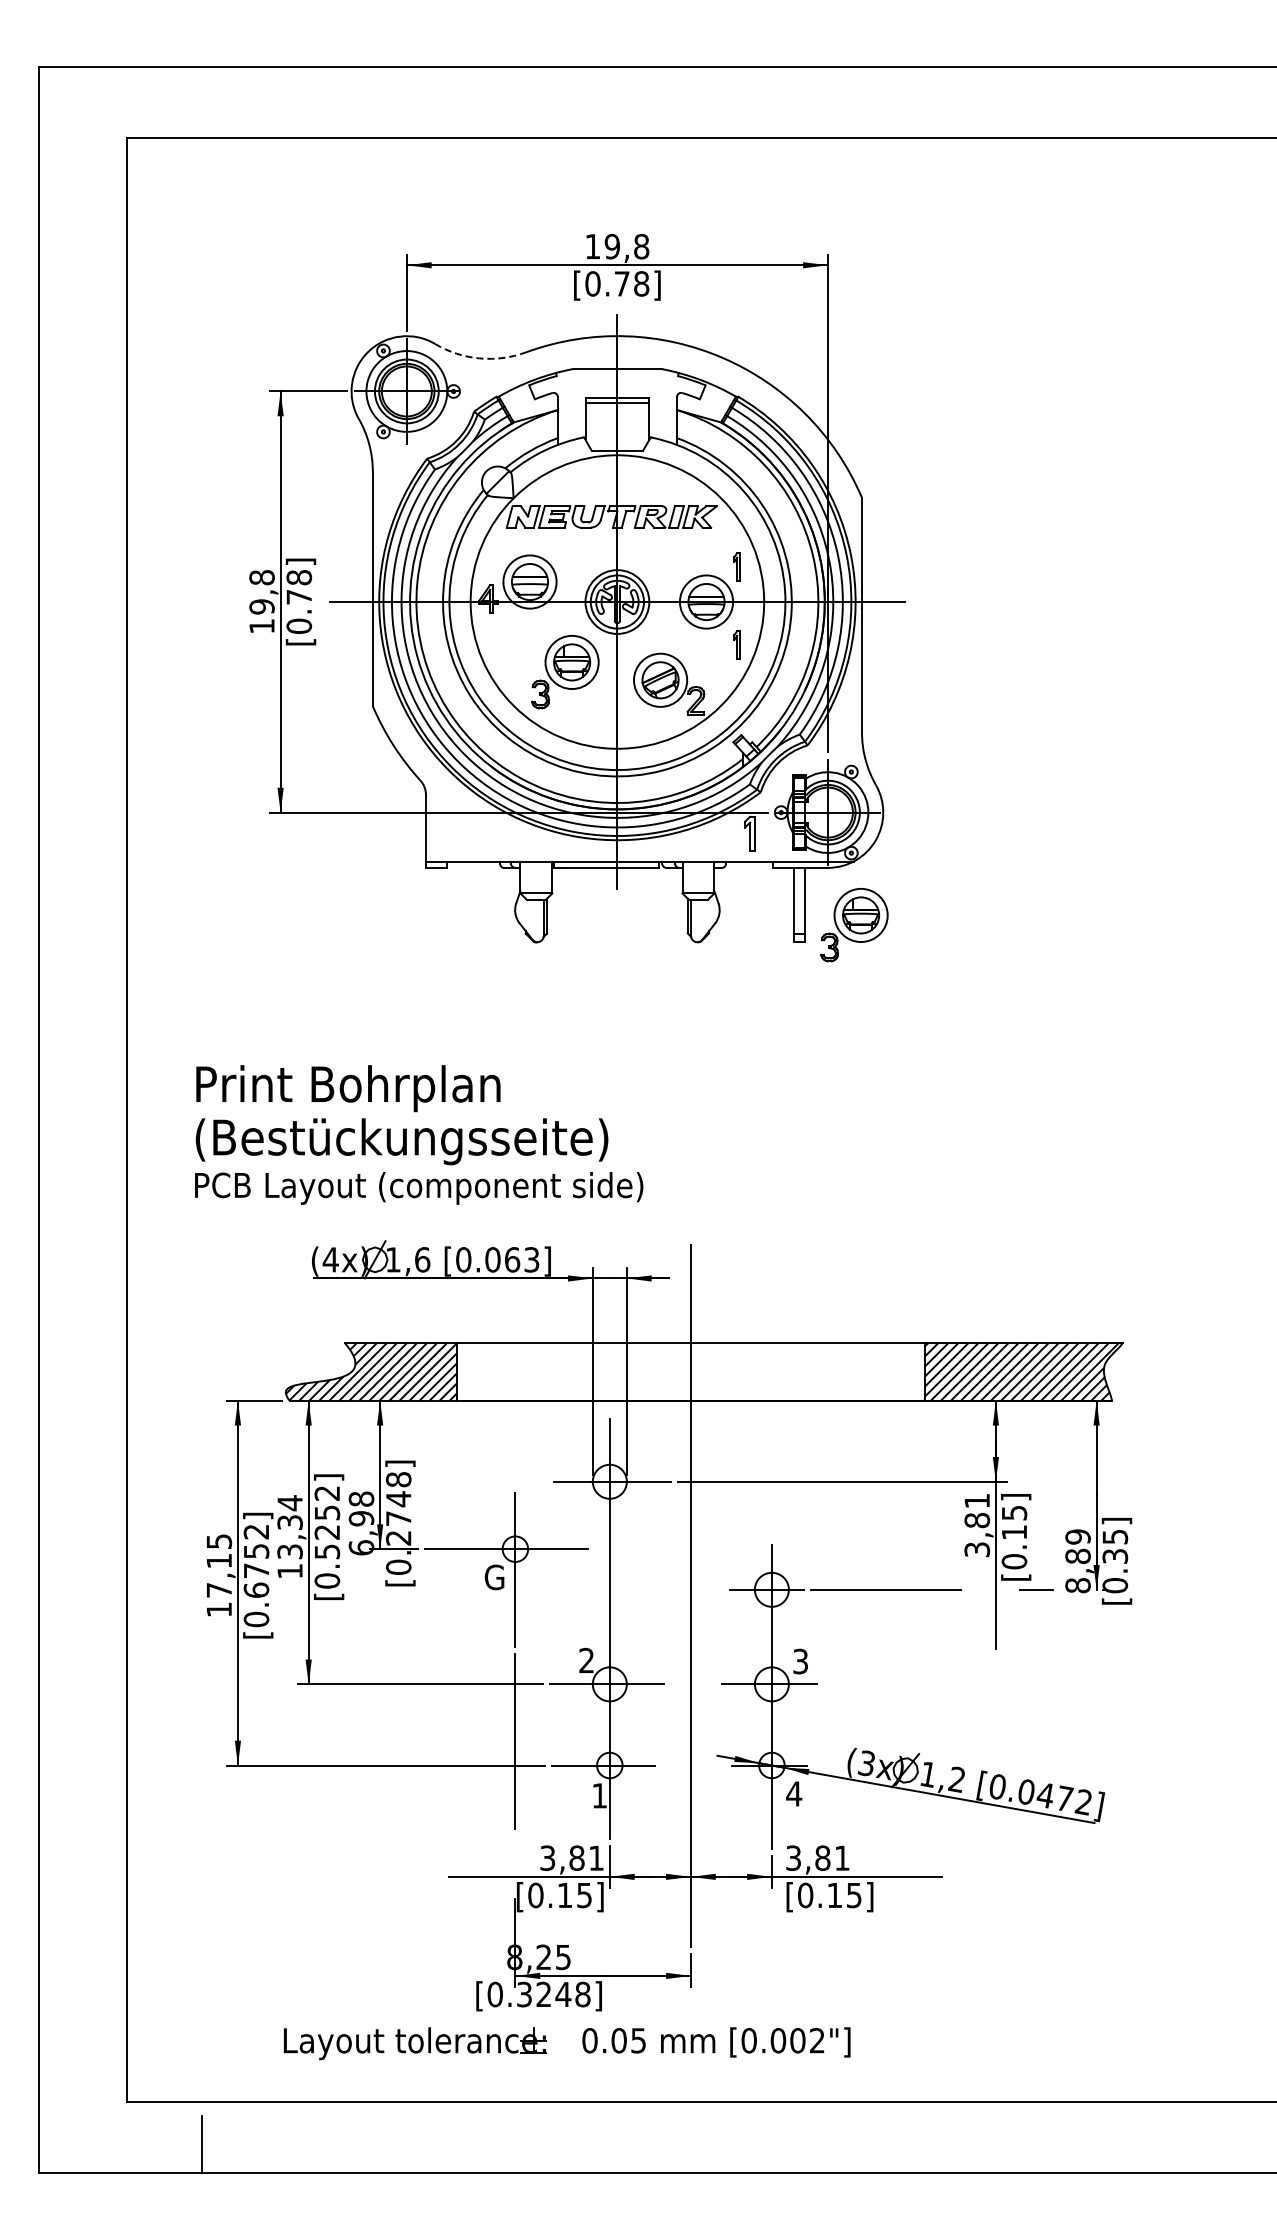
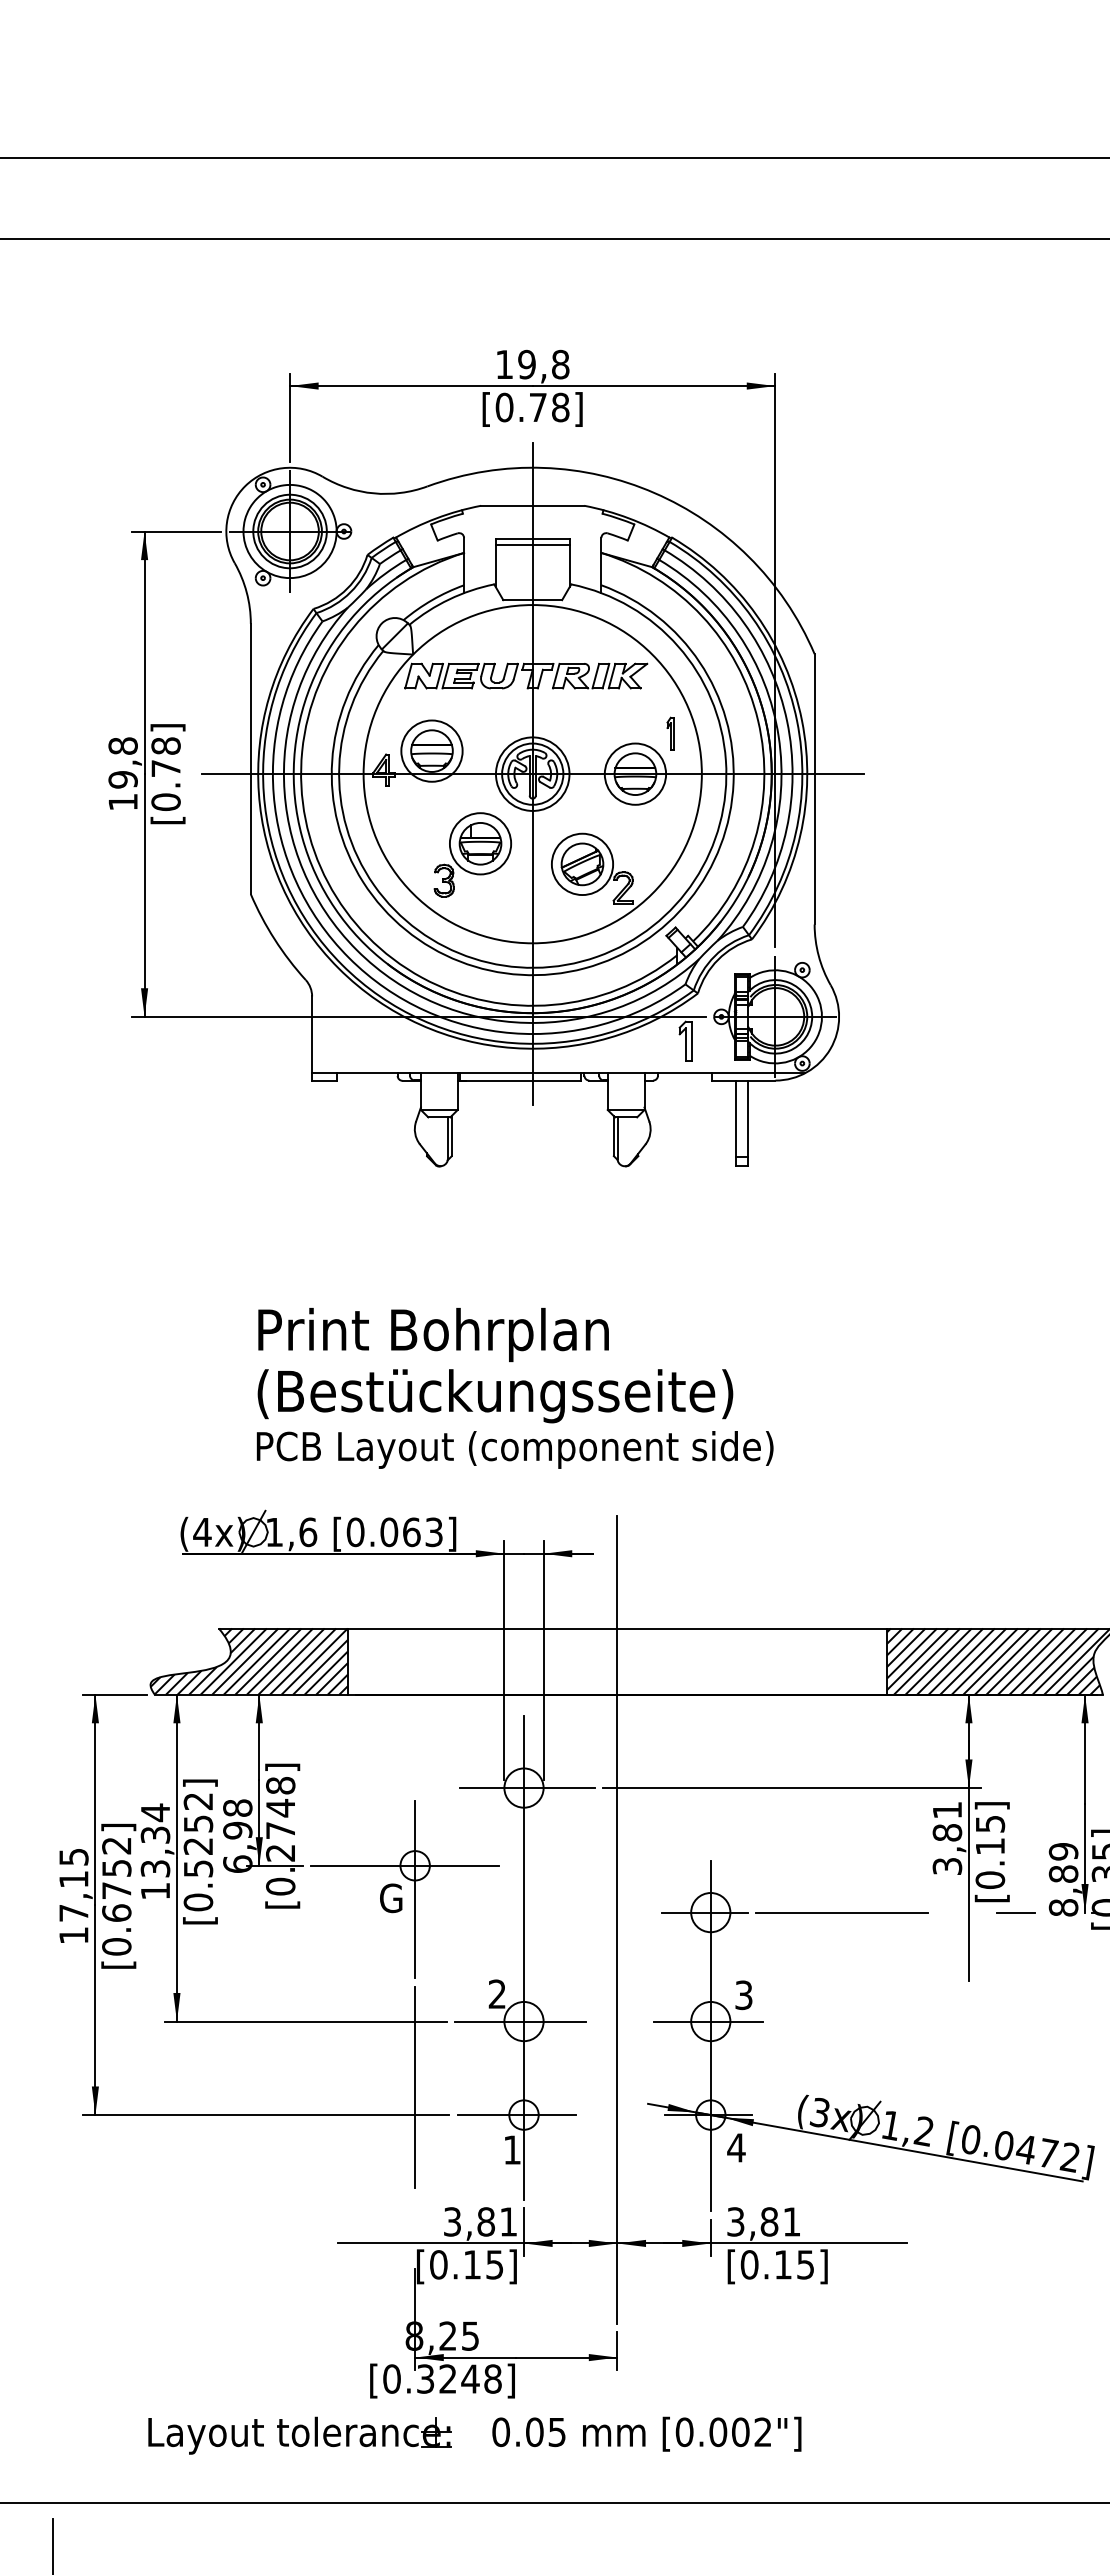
arc: (479, 358) -> (373, 493), dashed -> solid
part: (736, 644) -> (669, 823), removed
part: (854, 925) -> (805, 1146), removed
text: (419, 1134) -> (515, 1387), moved

